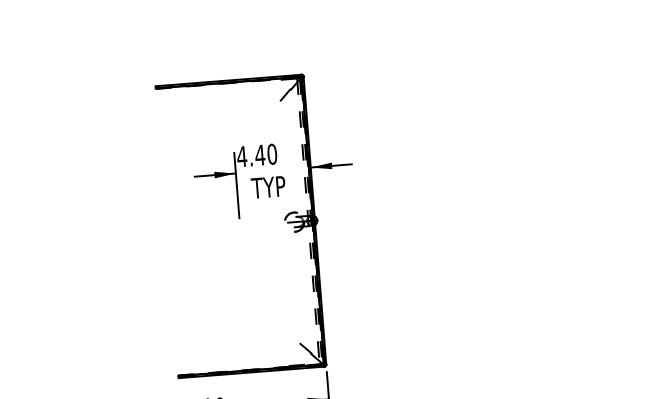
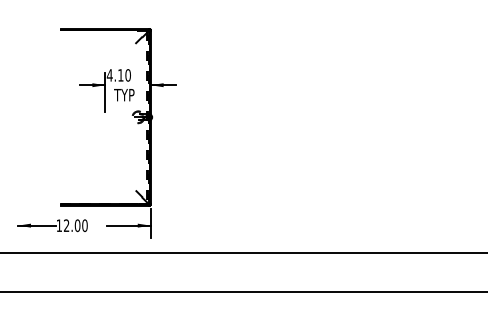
text: (259, 155) -> (120, 75), 4.40 -> 4.10

